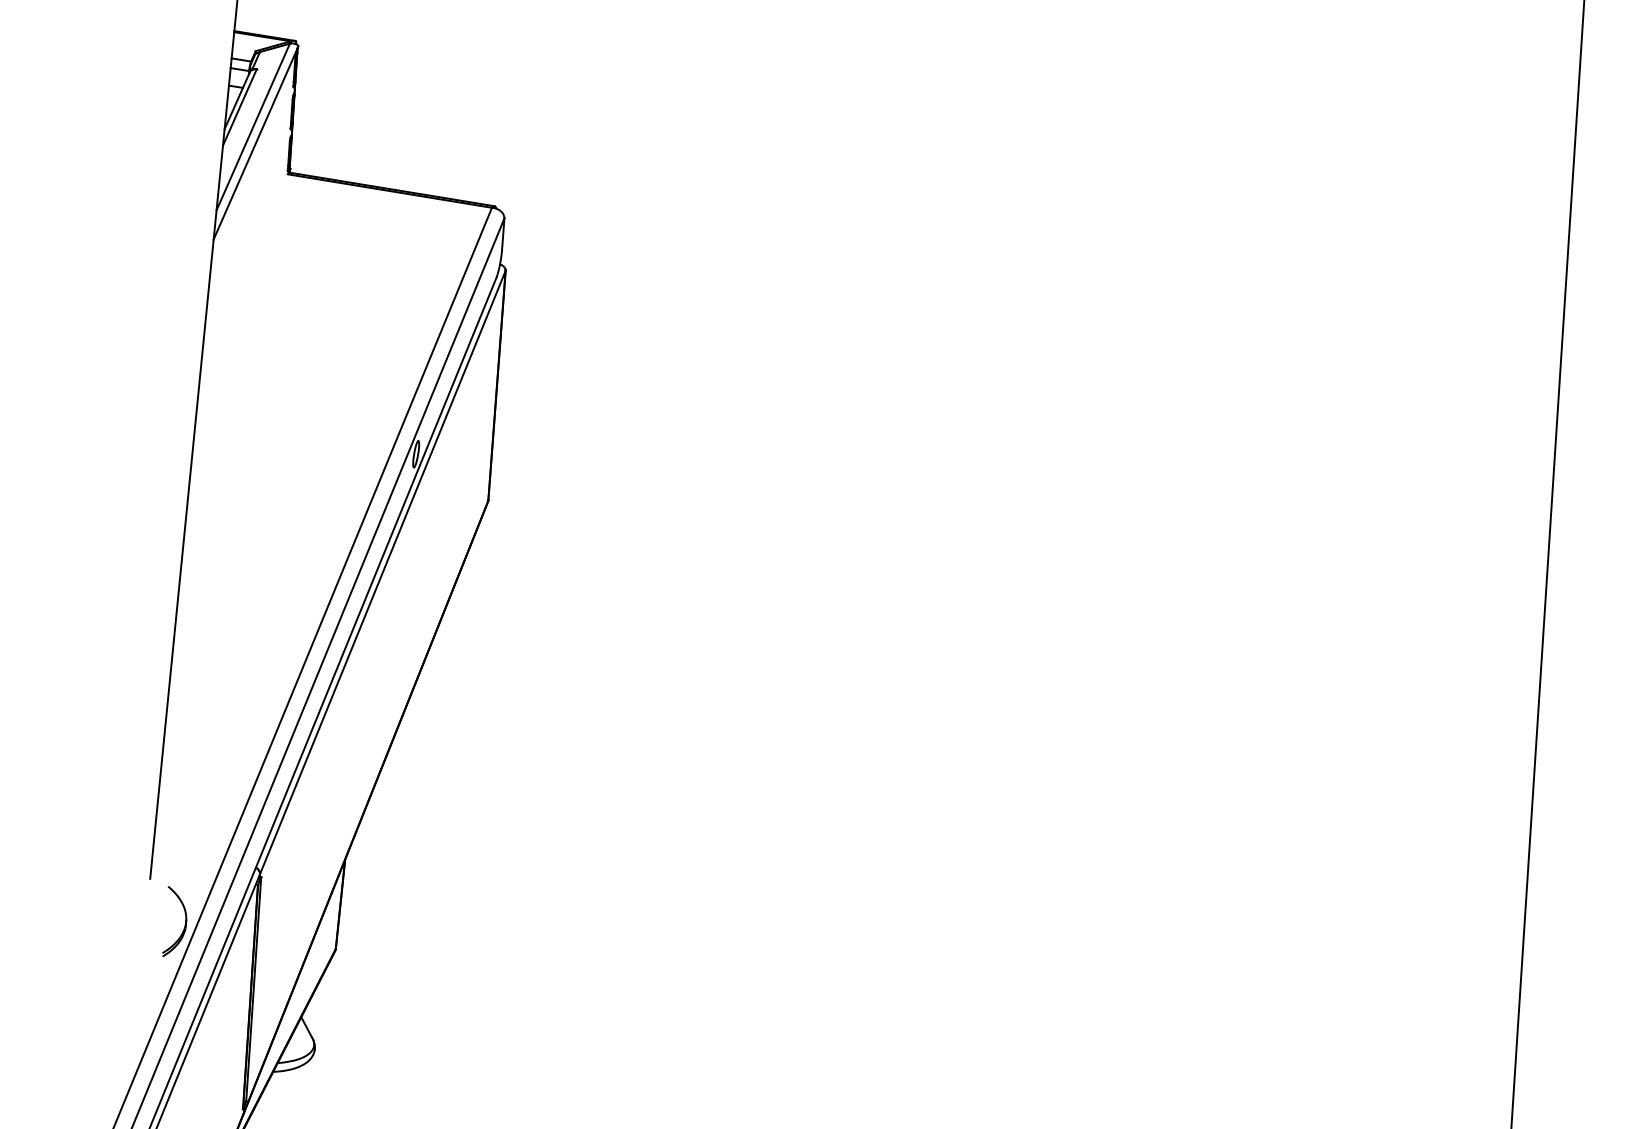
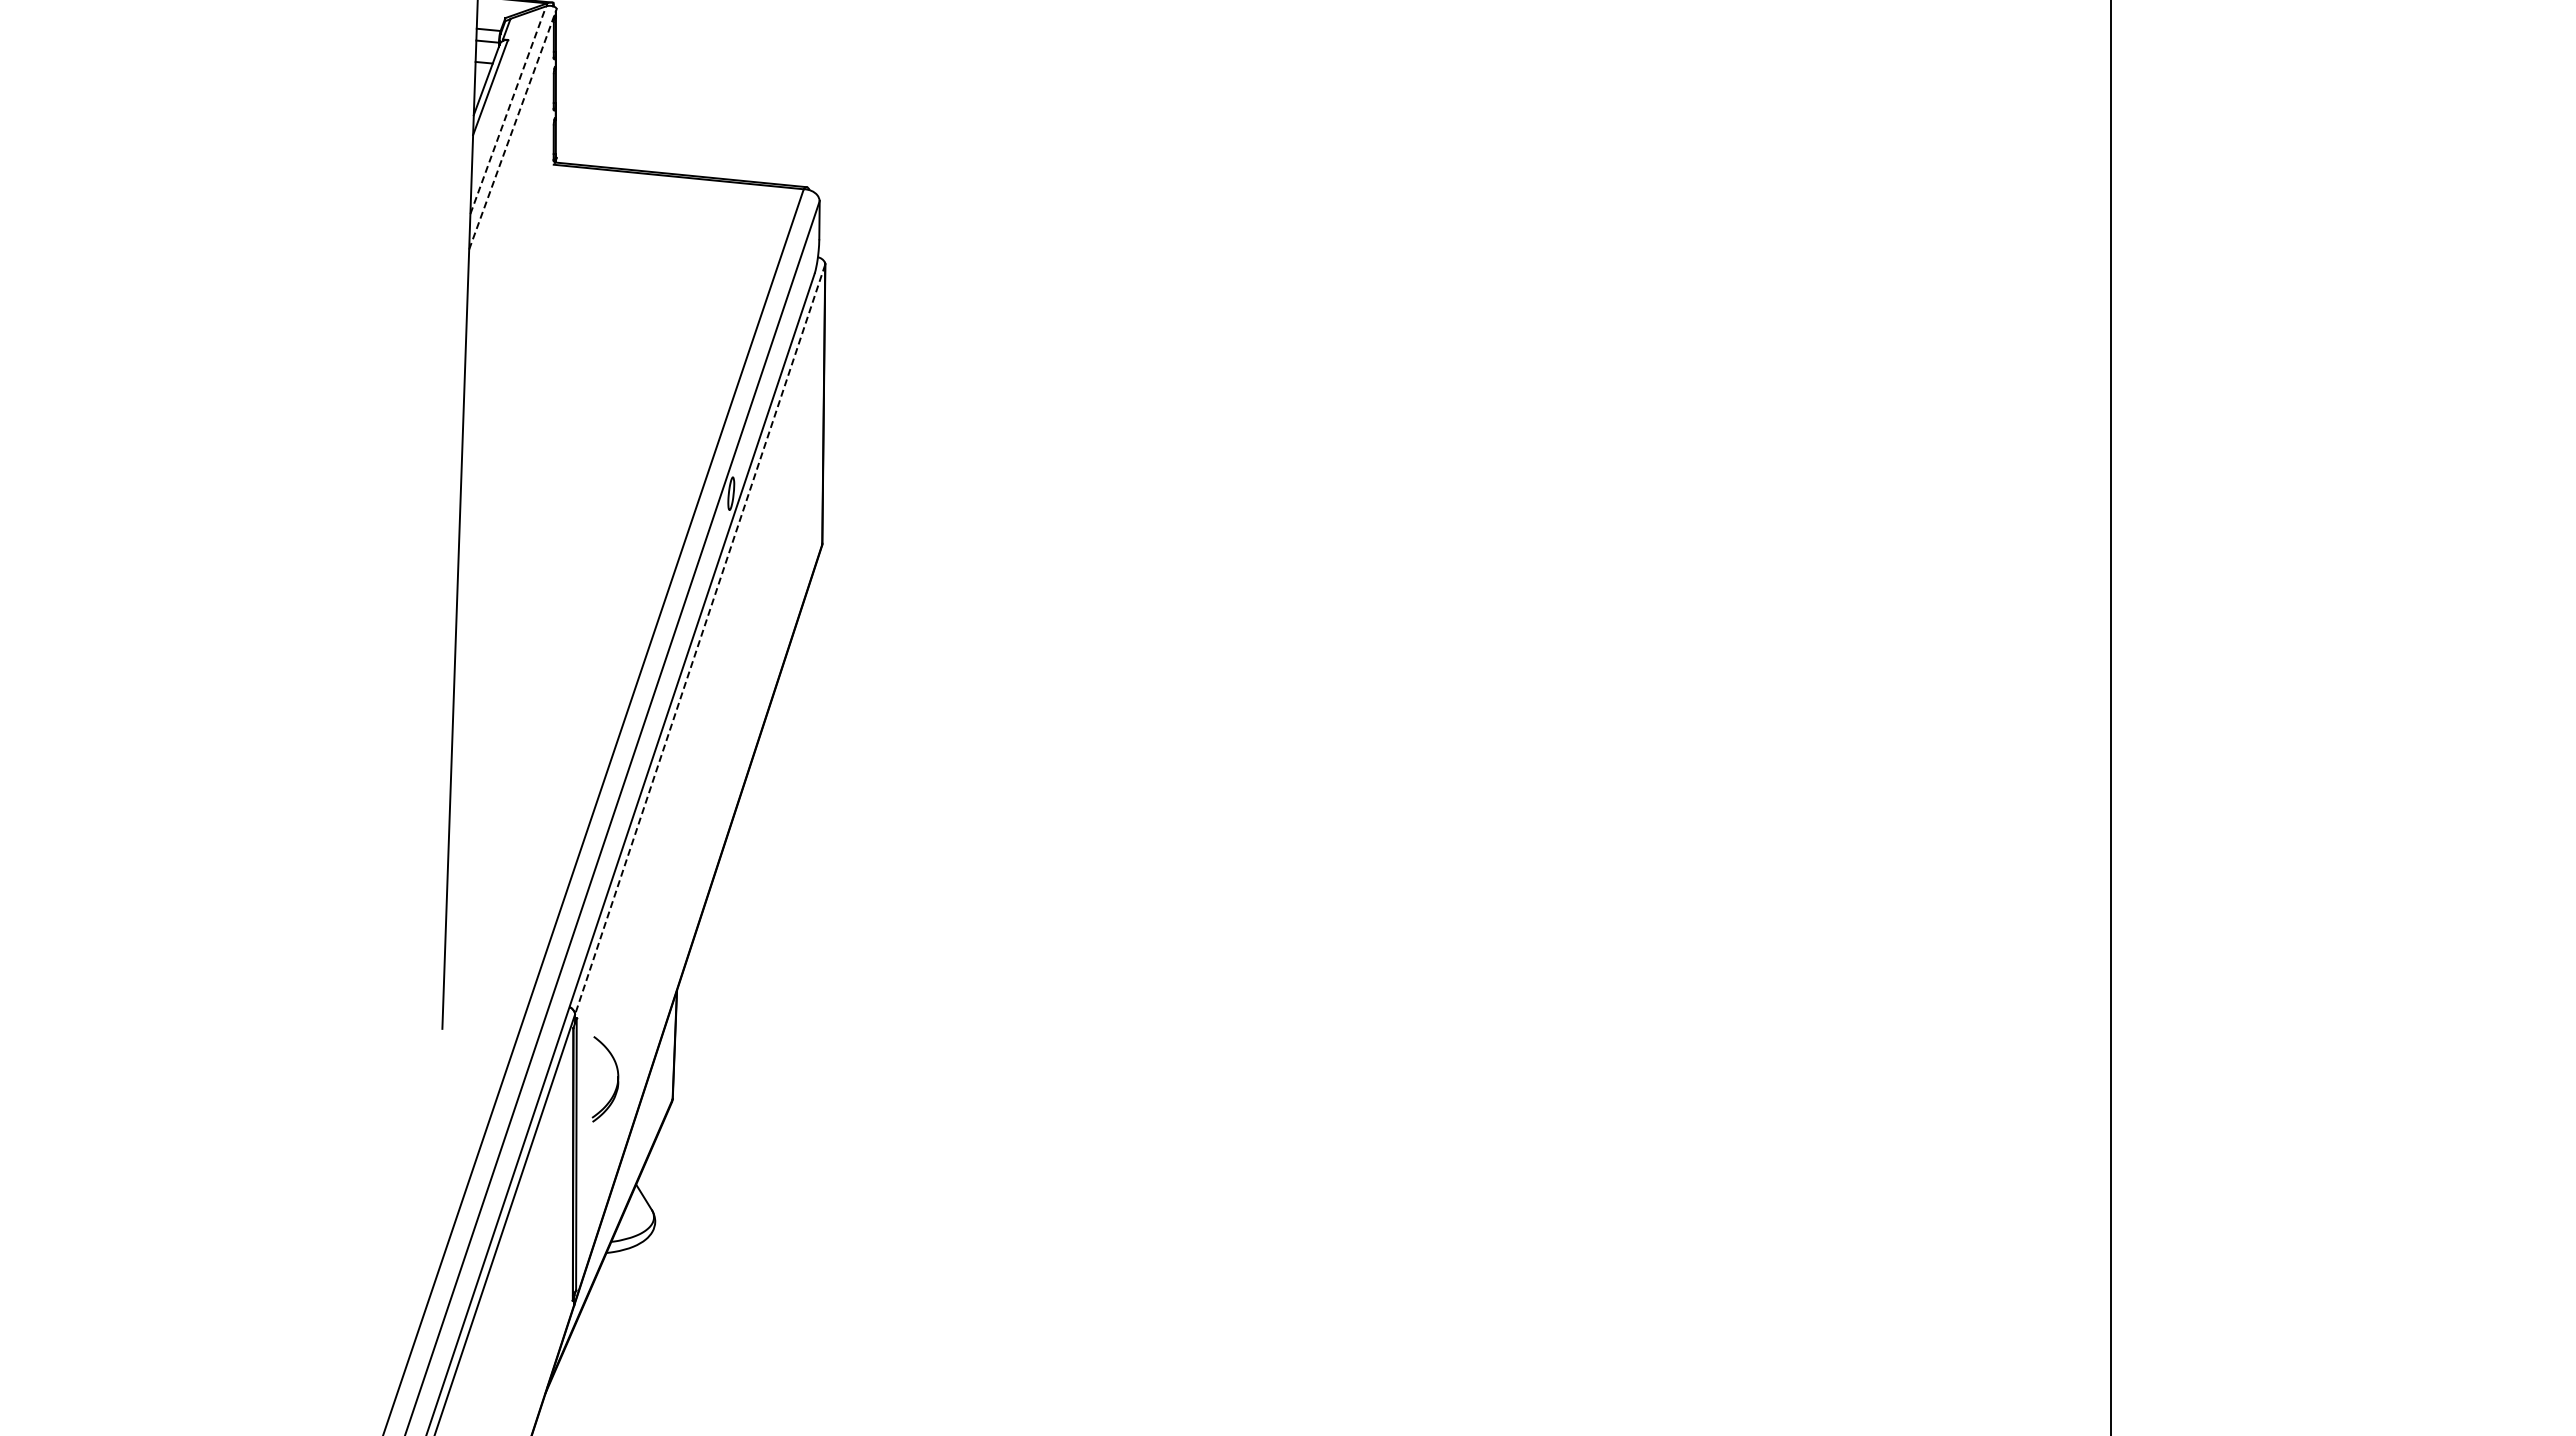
line: (253, 127) -> (508, 110), solid -> dashed
line: (255, 143) -> (512, 130), solid -> dashed
line: (382, 573) -> (699, 640), solid -> dashed
part: (184, 926) -> (616, 1083), moved

